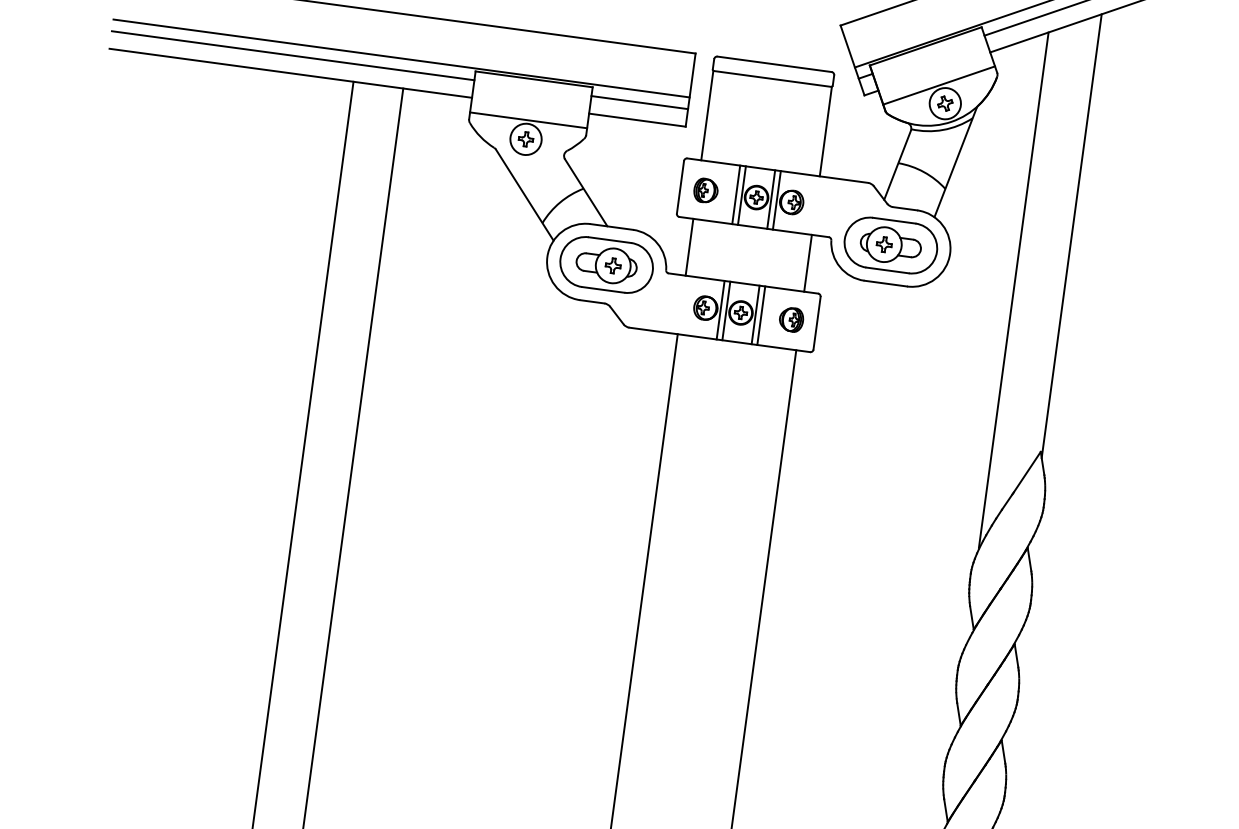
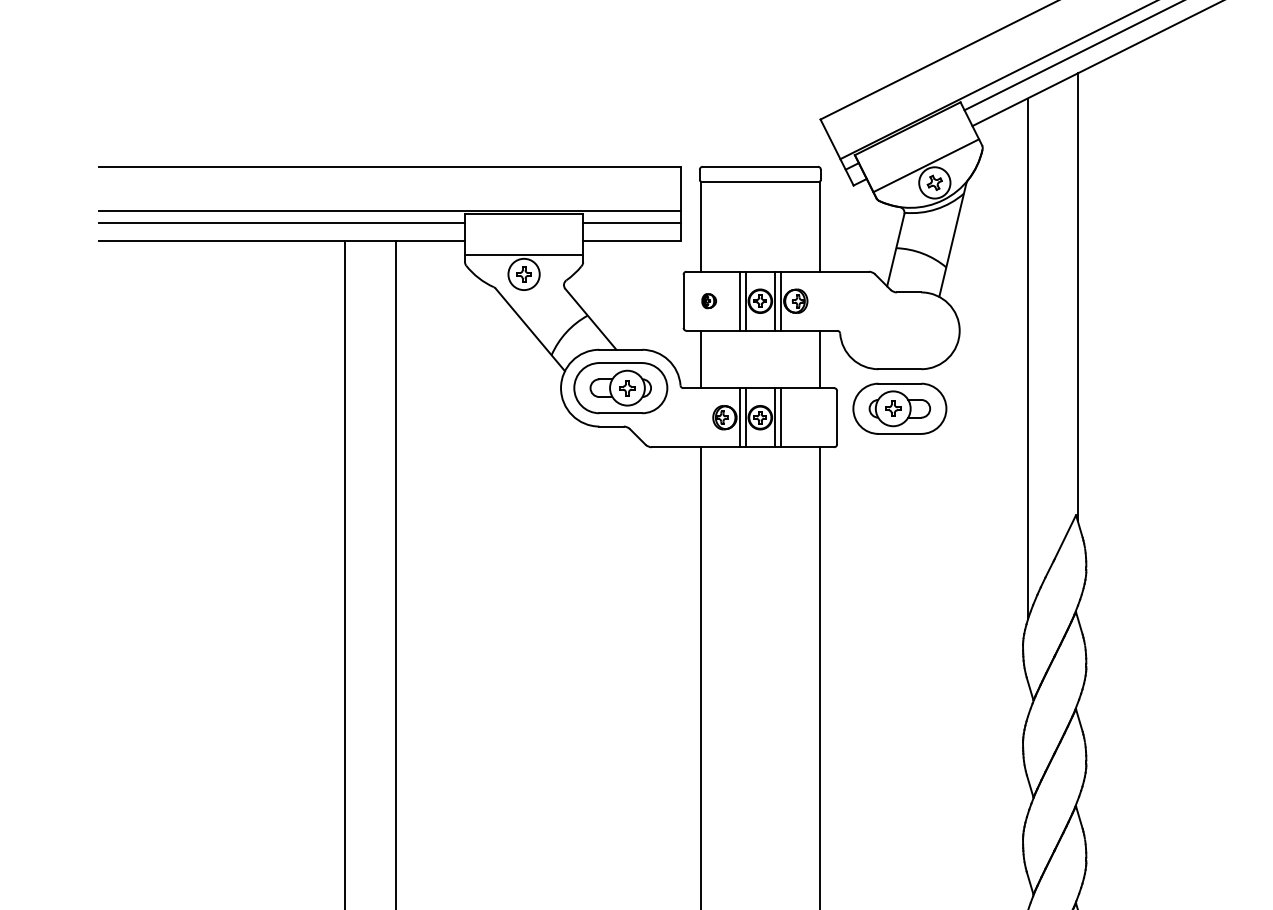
part: (705, 189) -> (708, 300), size x0.6
part: (890, 245) -> (899, 408), moved
part: (790, 319) -> (810, 417), removed

